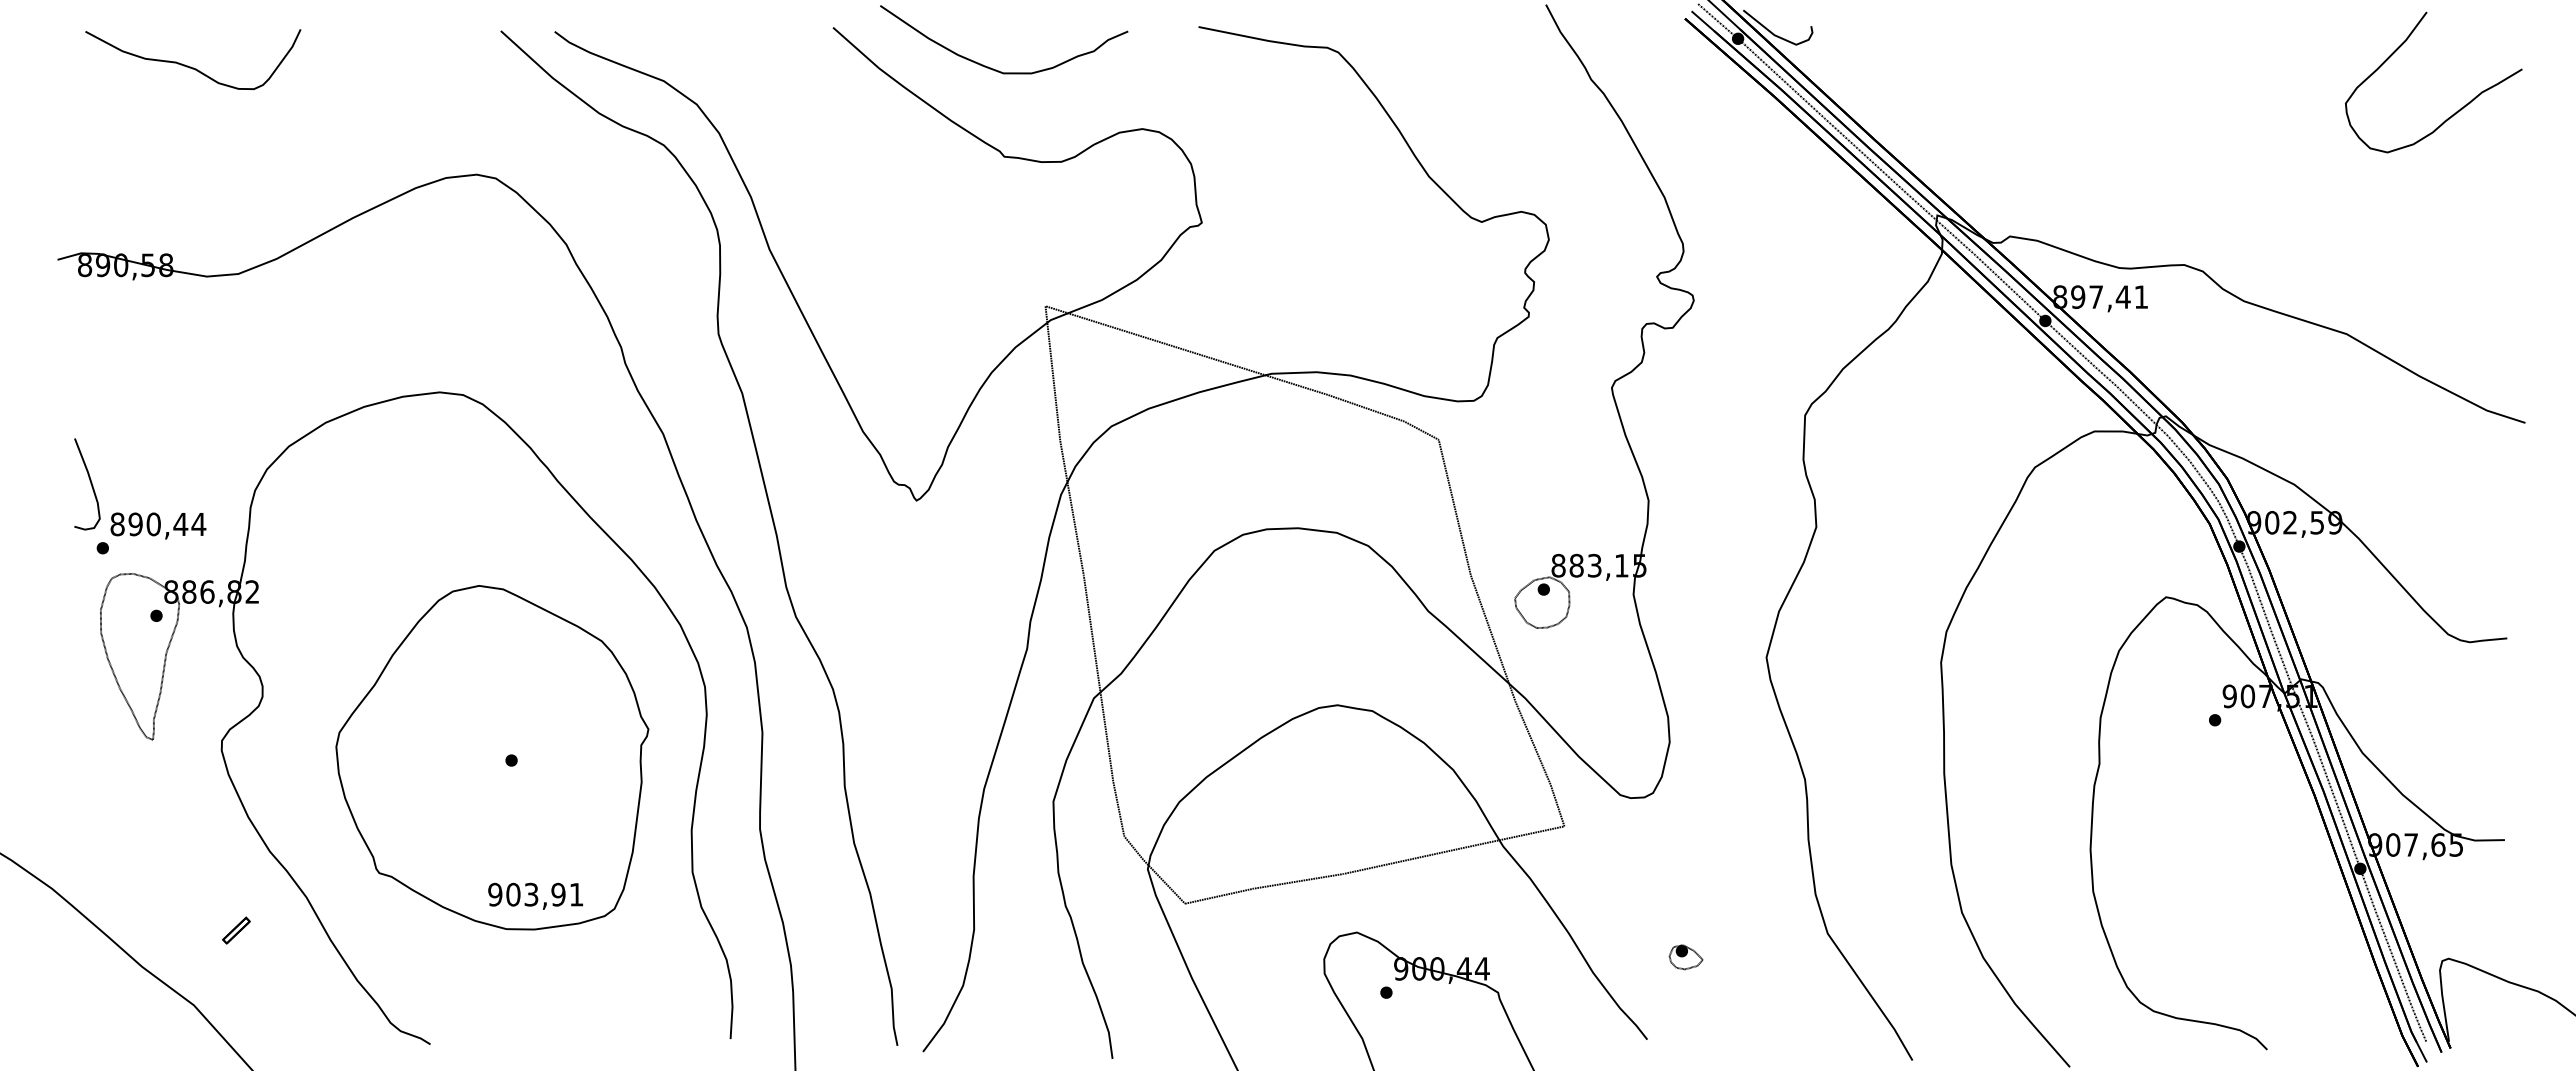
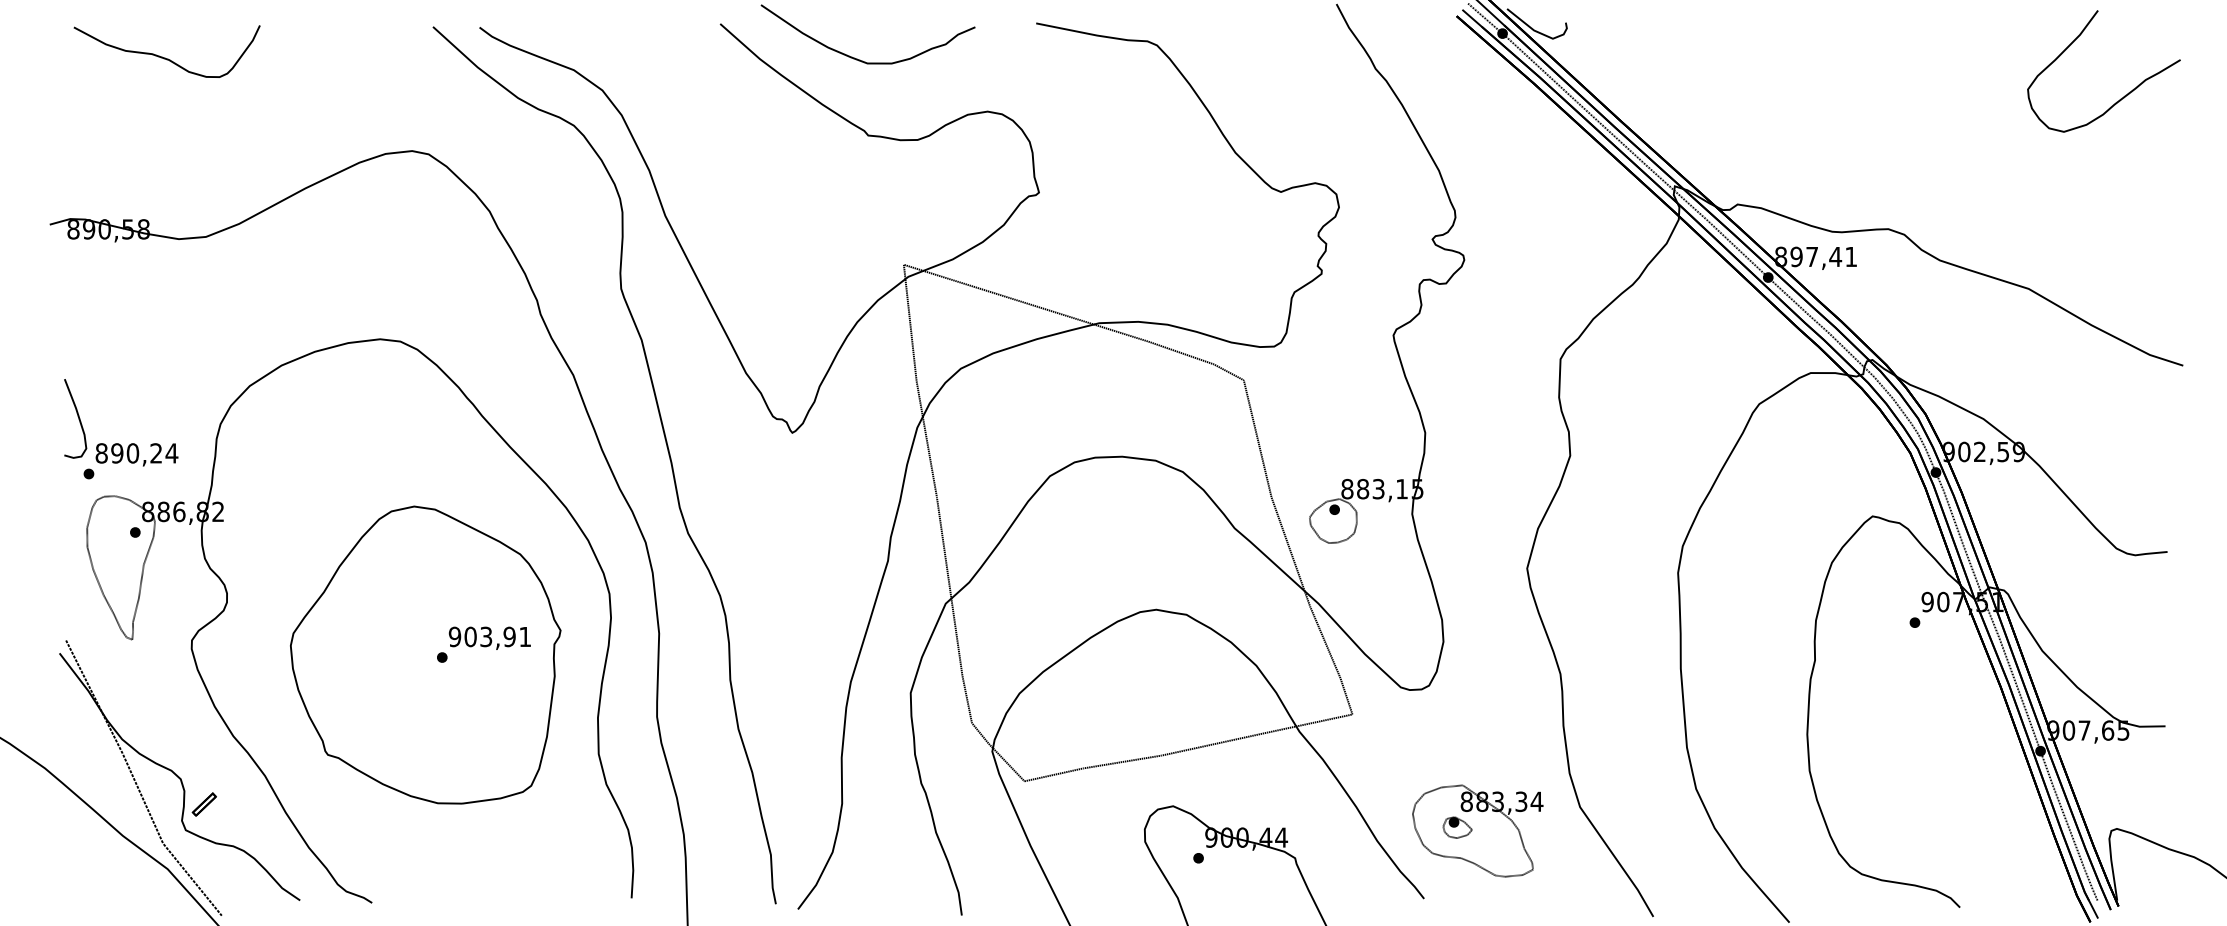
text: (180, 523) -> (156, 452), 890,44 -> 890,24
text: (535, 895) -> (489, 637), moved
part: (207, 899) -> (179, 777), added
part: (1709, 960) -> (1477, 830), added

